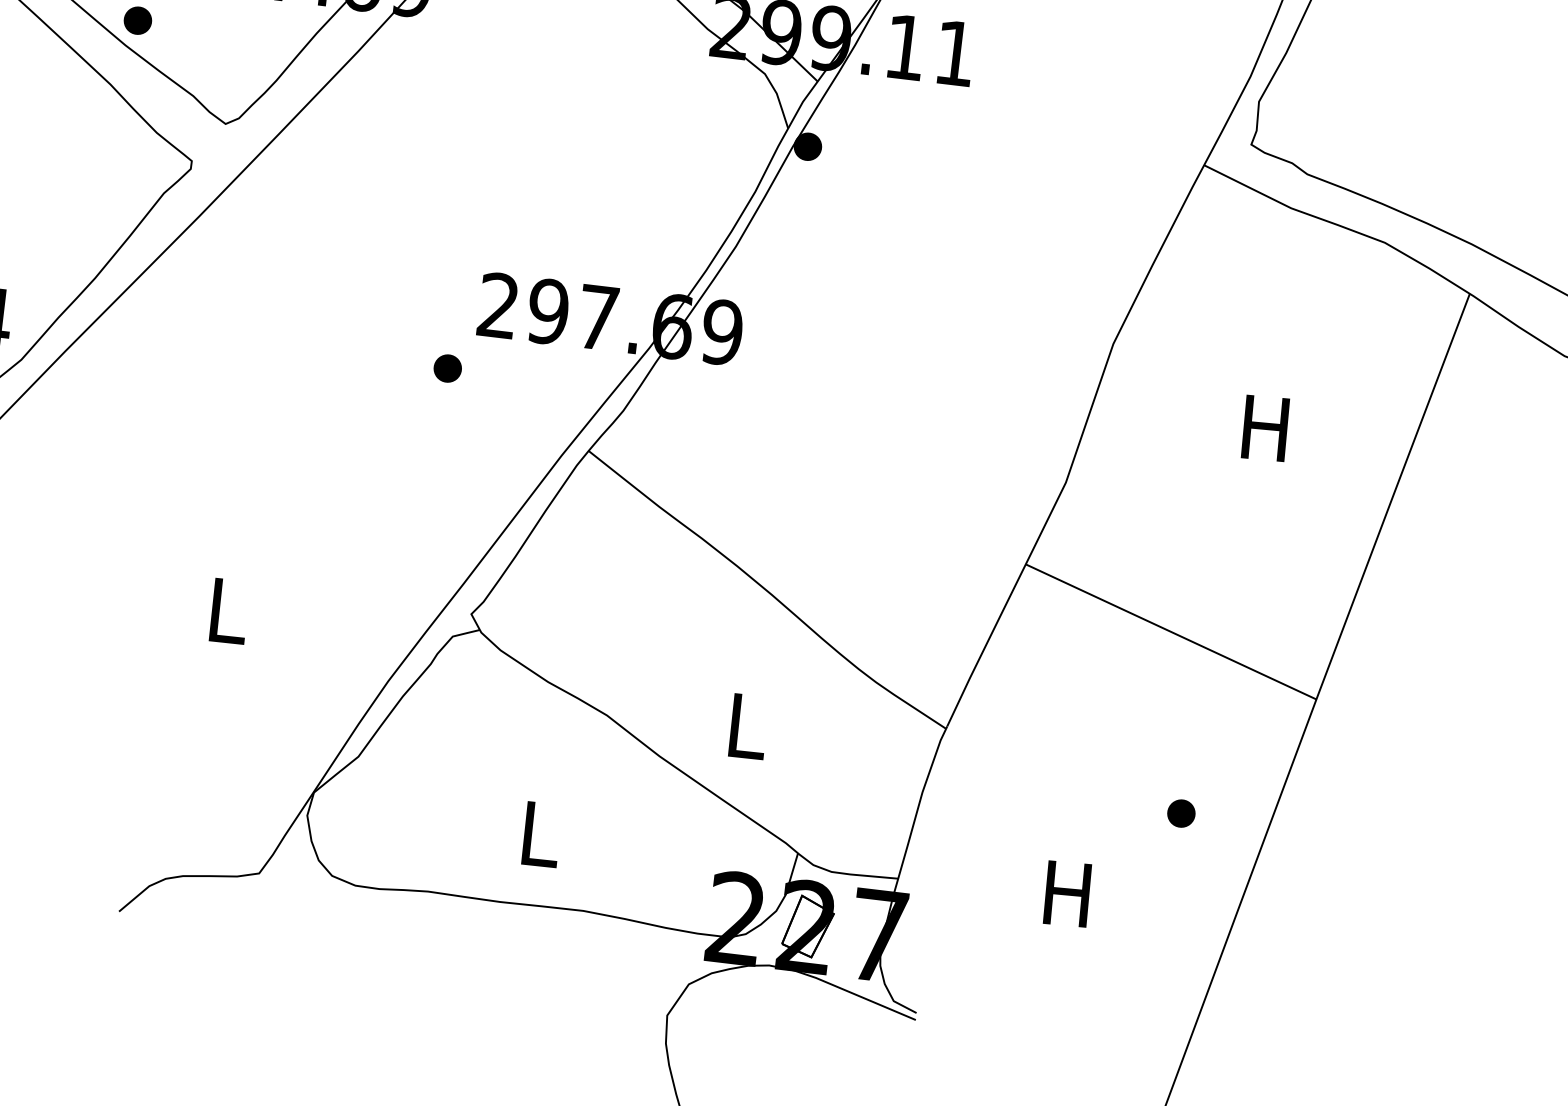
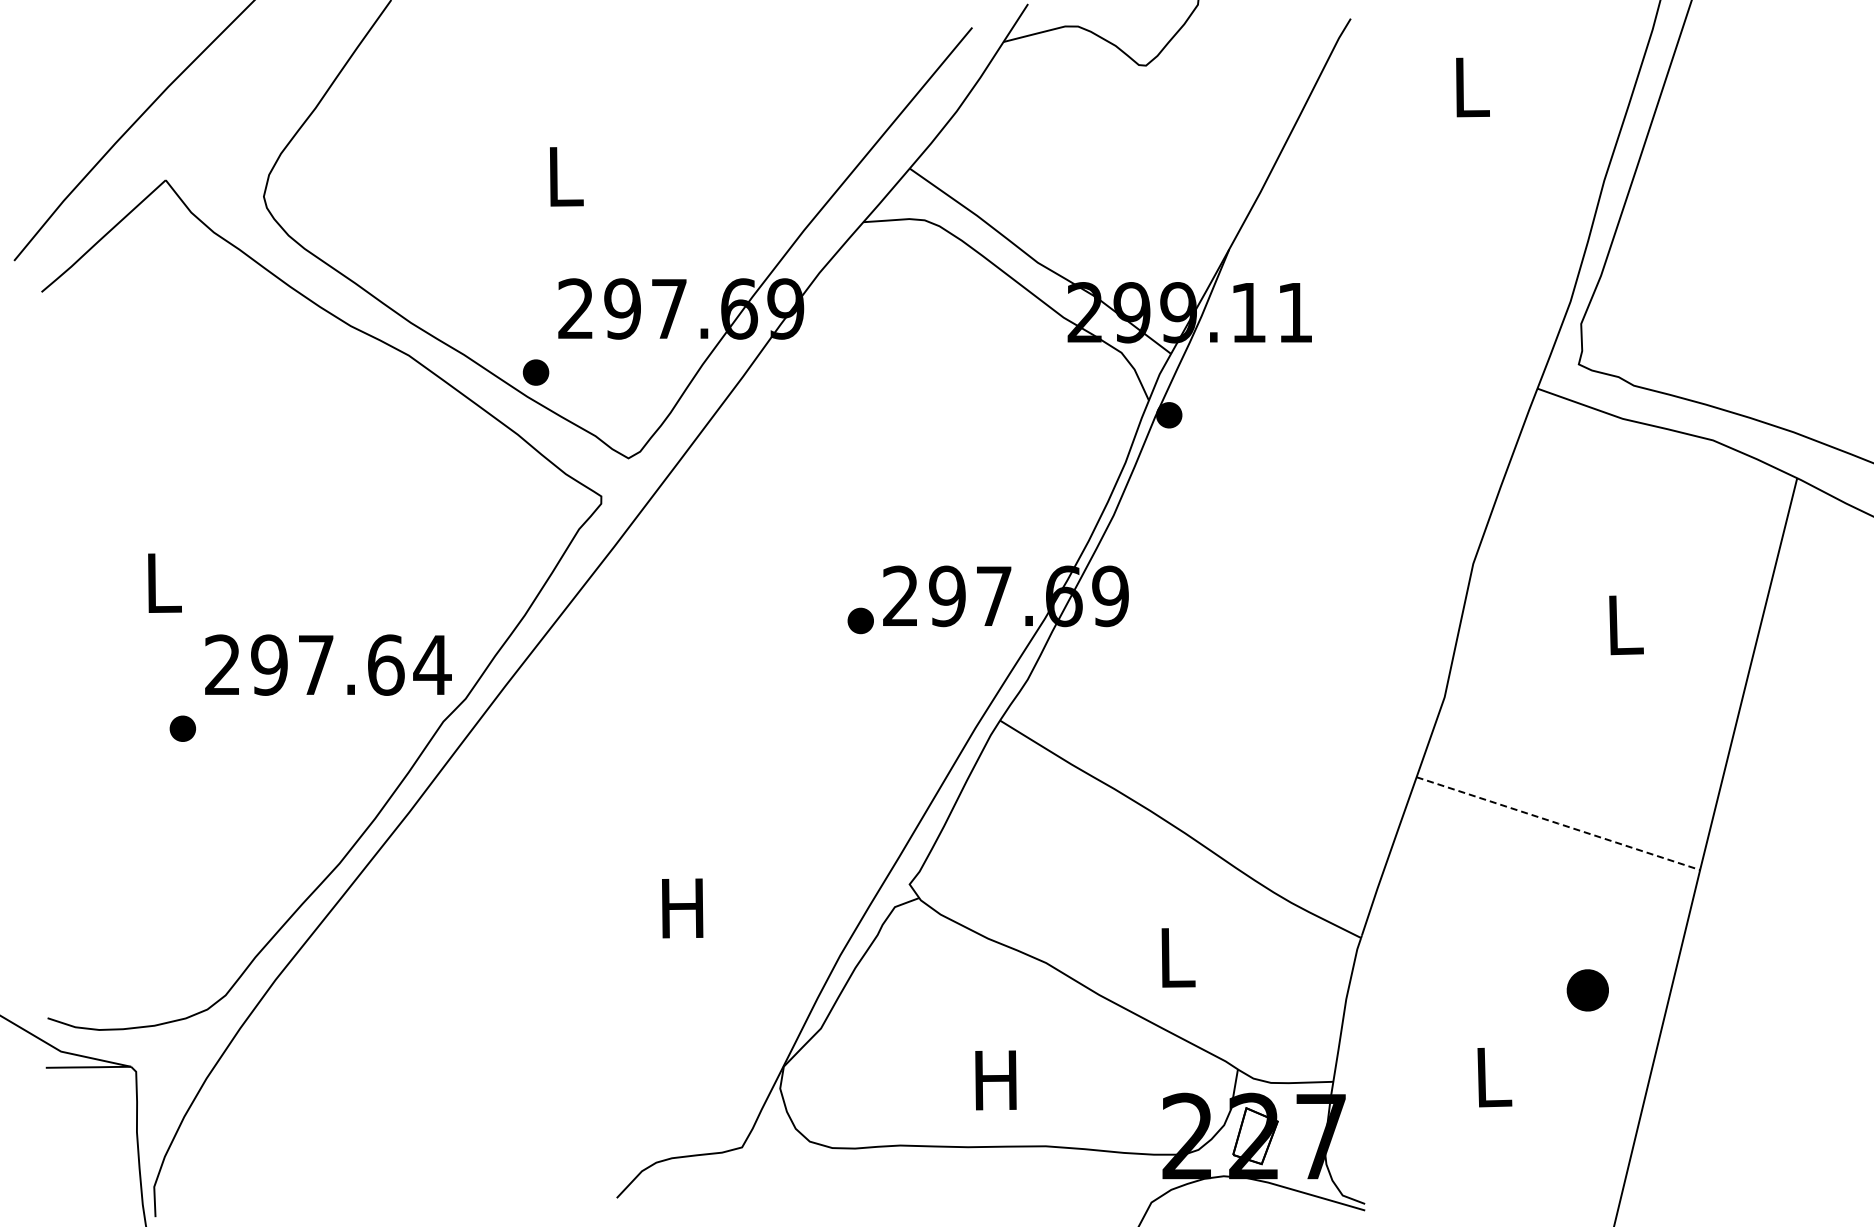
part: (447, 368) -> (860, 620), moved
text: (1265, 428) -> (1623, 625), H -> L
text: (225, 611) -> (682, 908), L -> H
line: (1171, 631) -> (1558, 823), solid -> dashed
part: (1180, 813) -> (1587, 990), size x1.6
text: (538, 834) -> (995, 1080), L -> H
text: (1067, 894) -> (1491, 1077), H -> L

